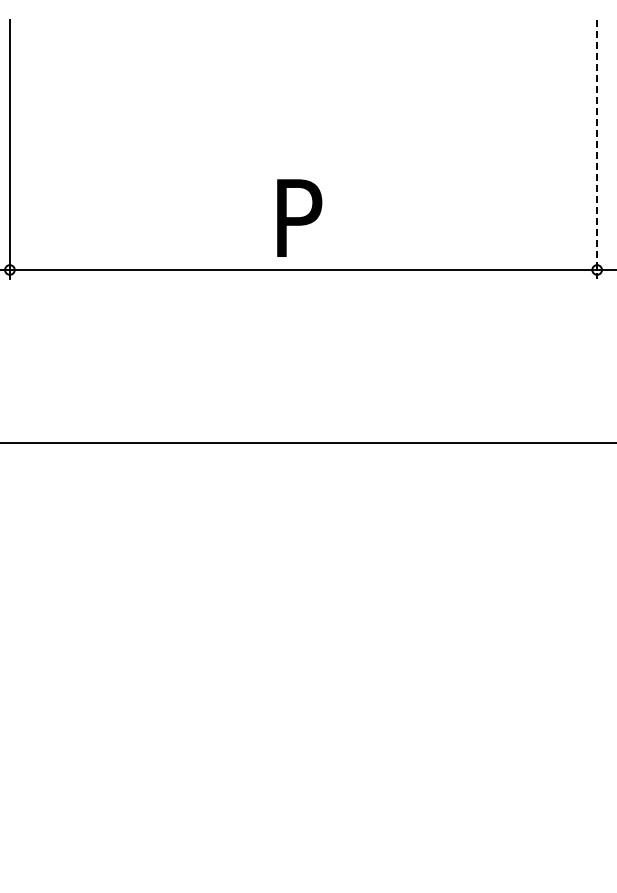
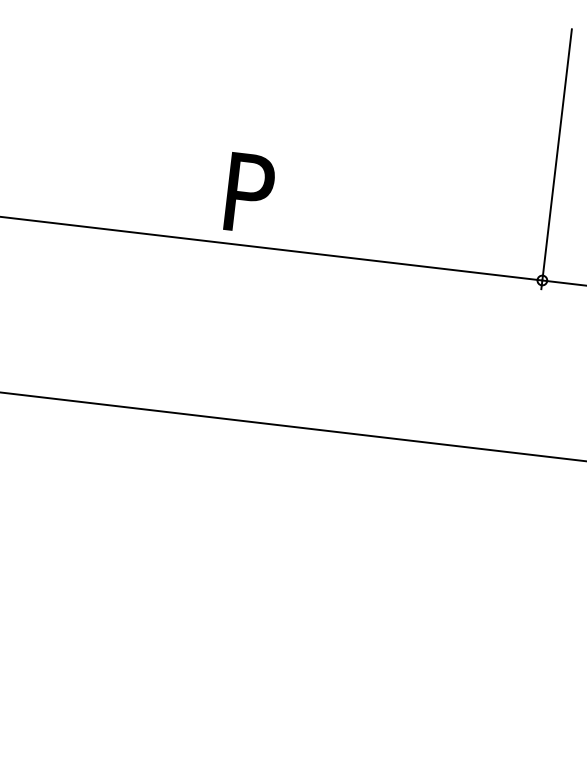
line: (597, 149) -> (556, 159), dashed -> solid

